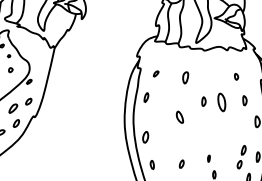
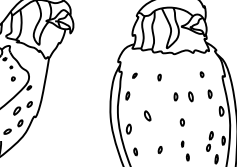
part: (185, 77) -> (159, 77), size x0.62
part: (221, 102) -> (190, 96), size x0.62
part: (179, 116) -> (147, 115), moved
part: (208, 132) -> (181, 122), added

